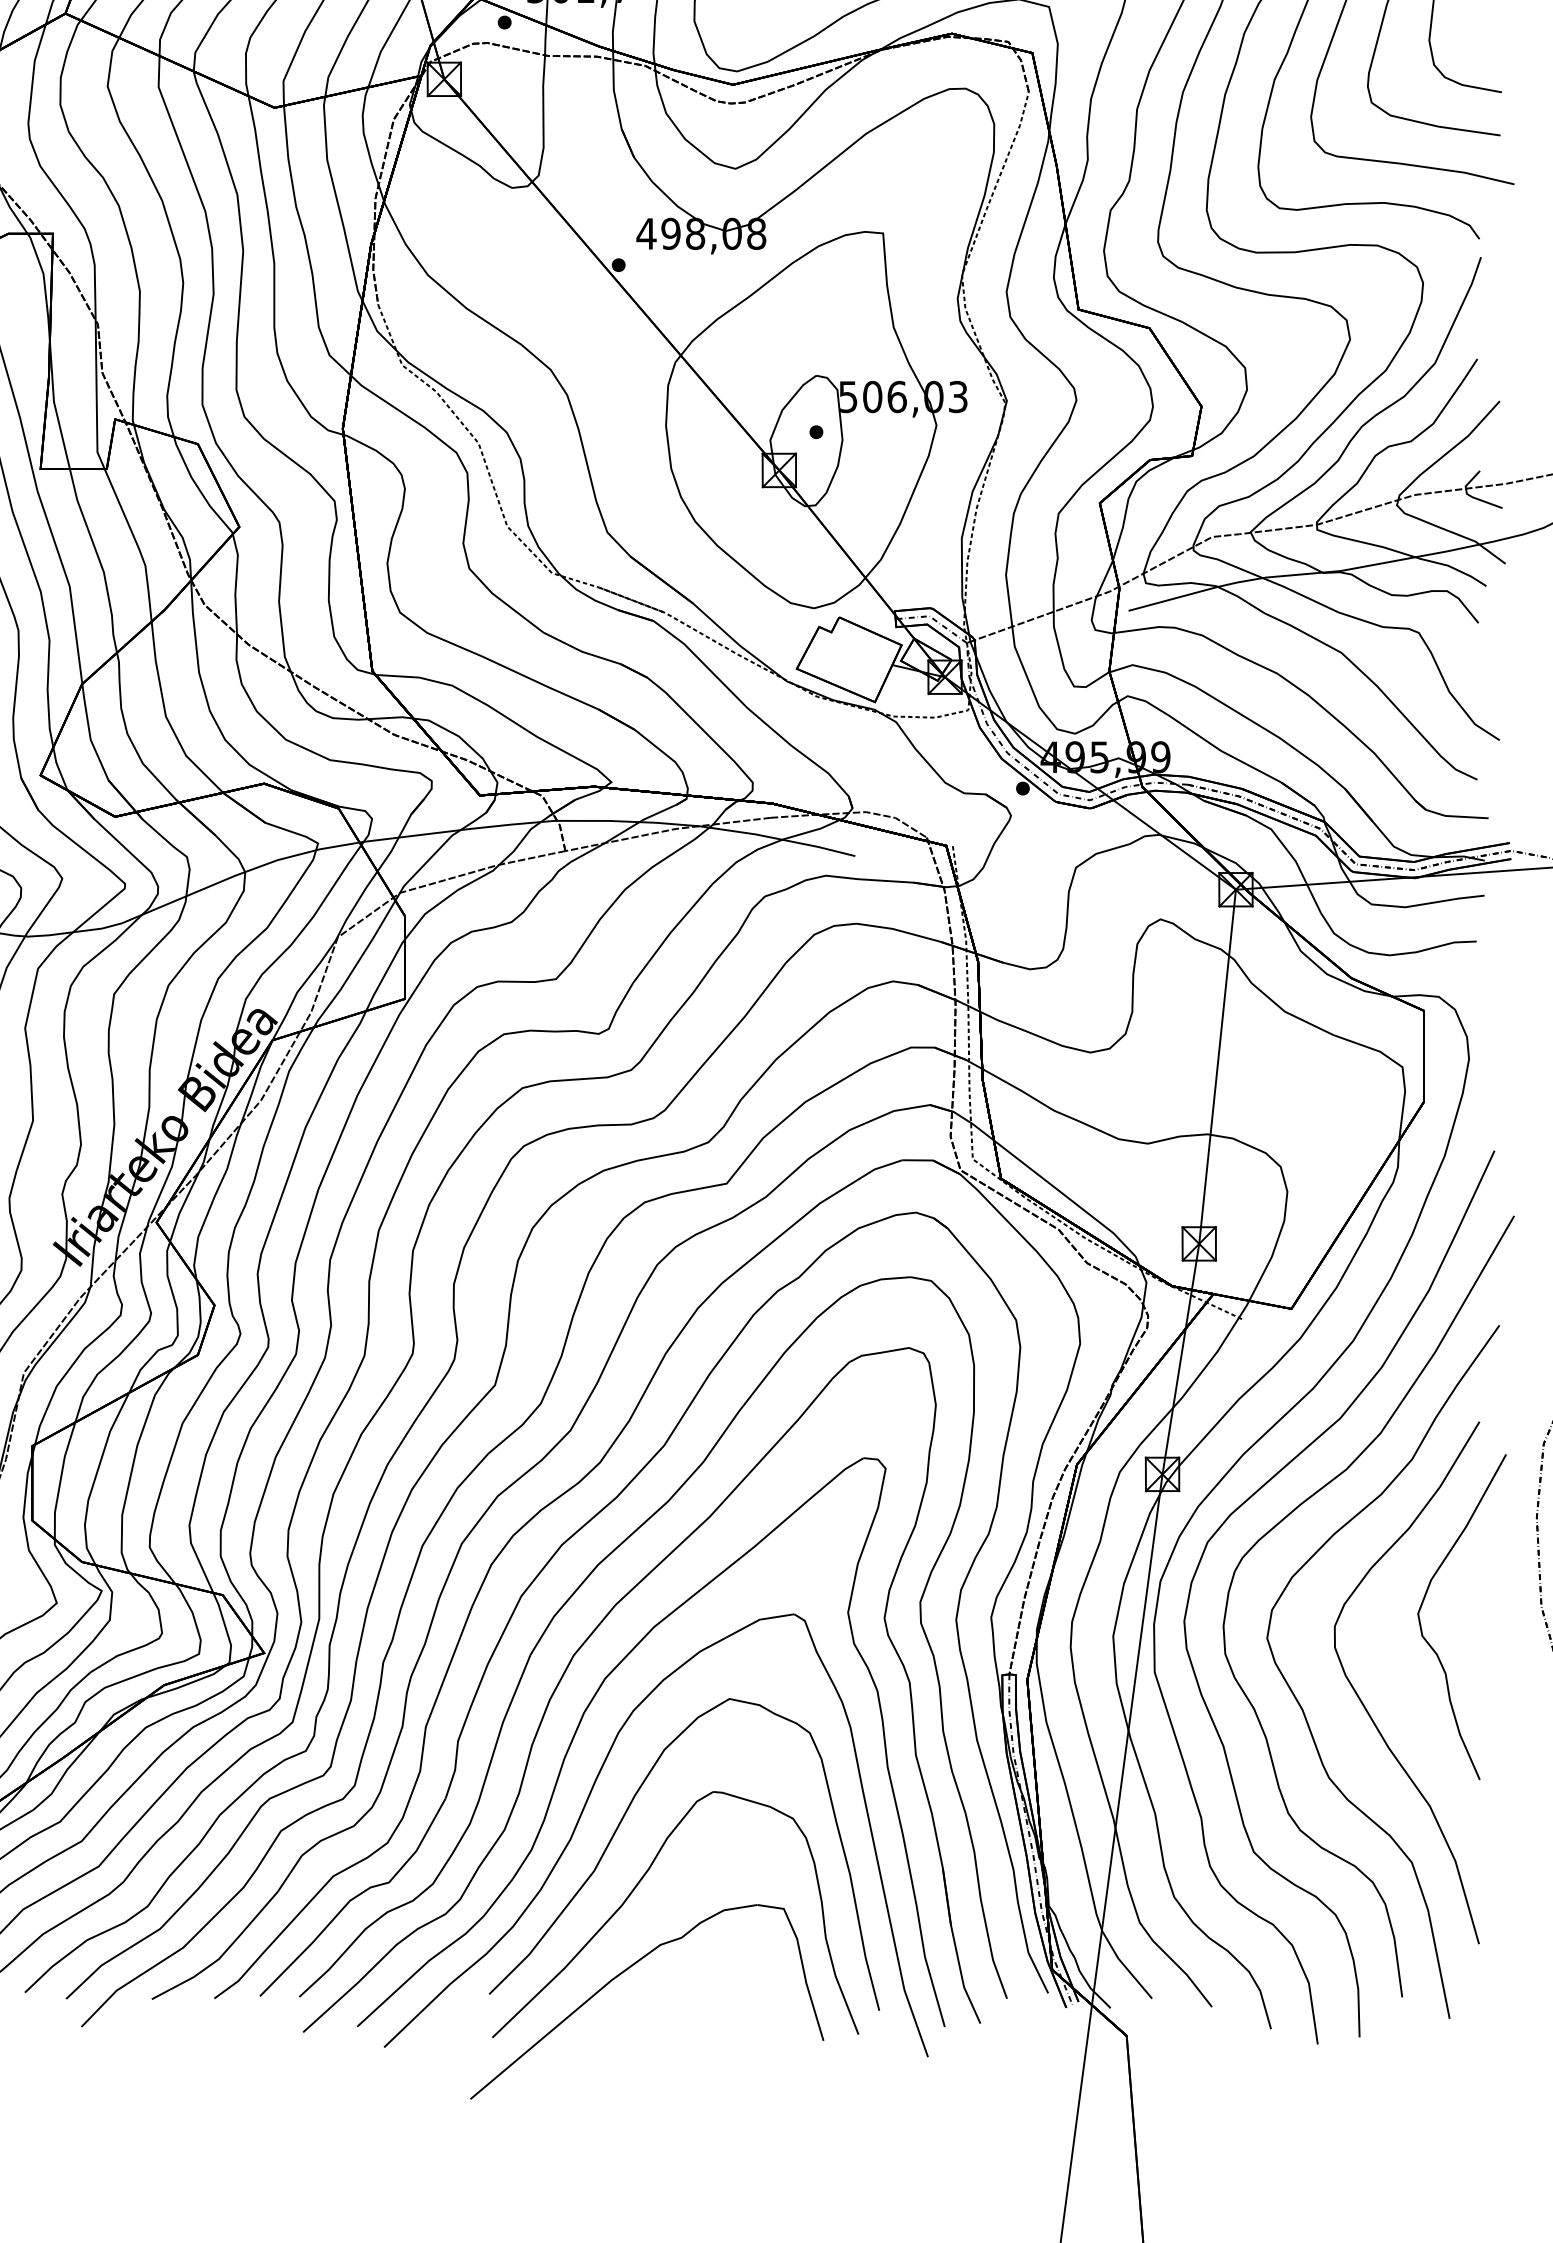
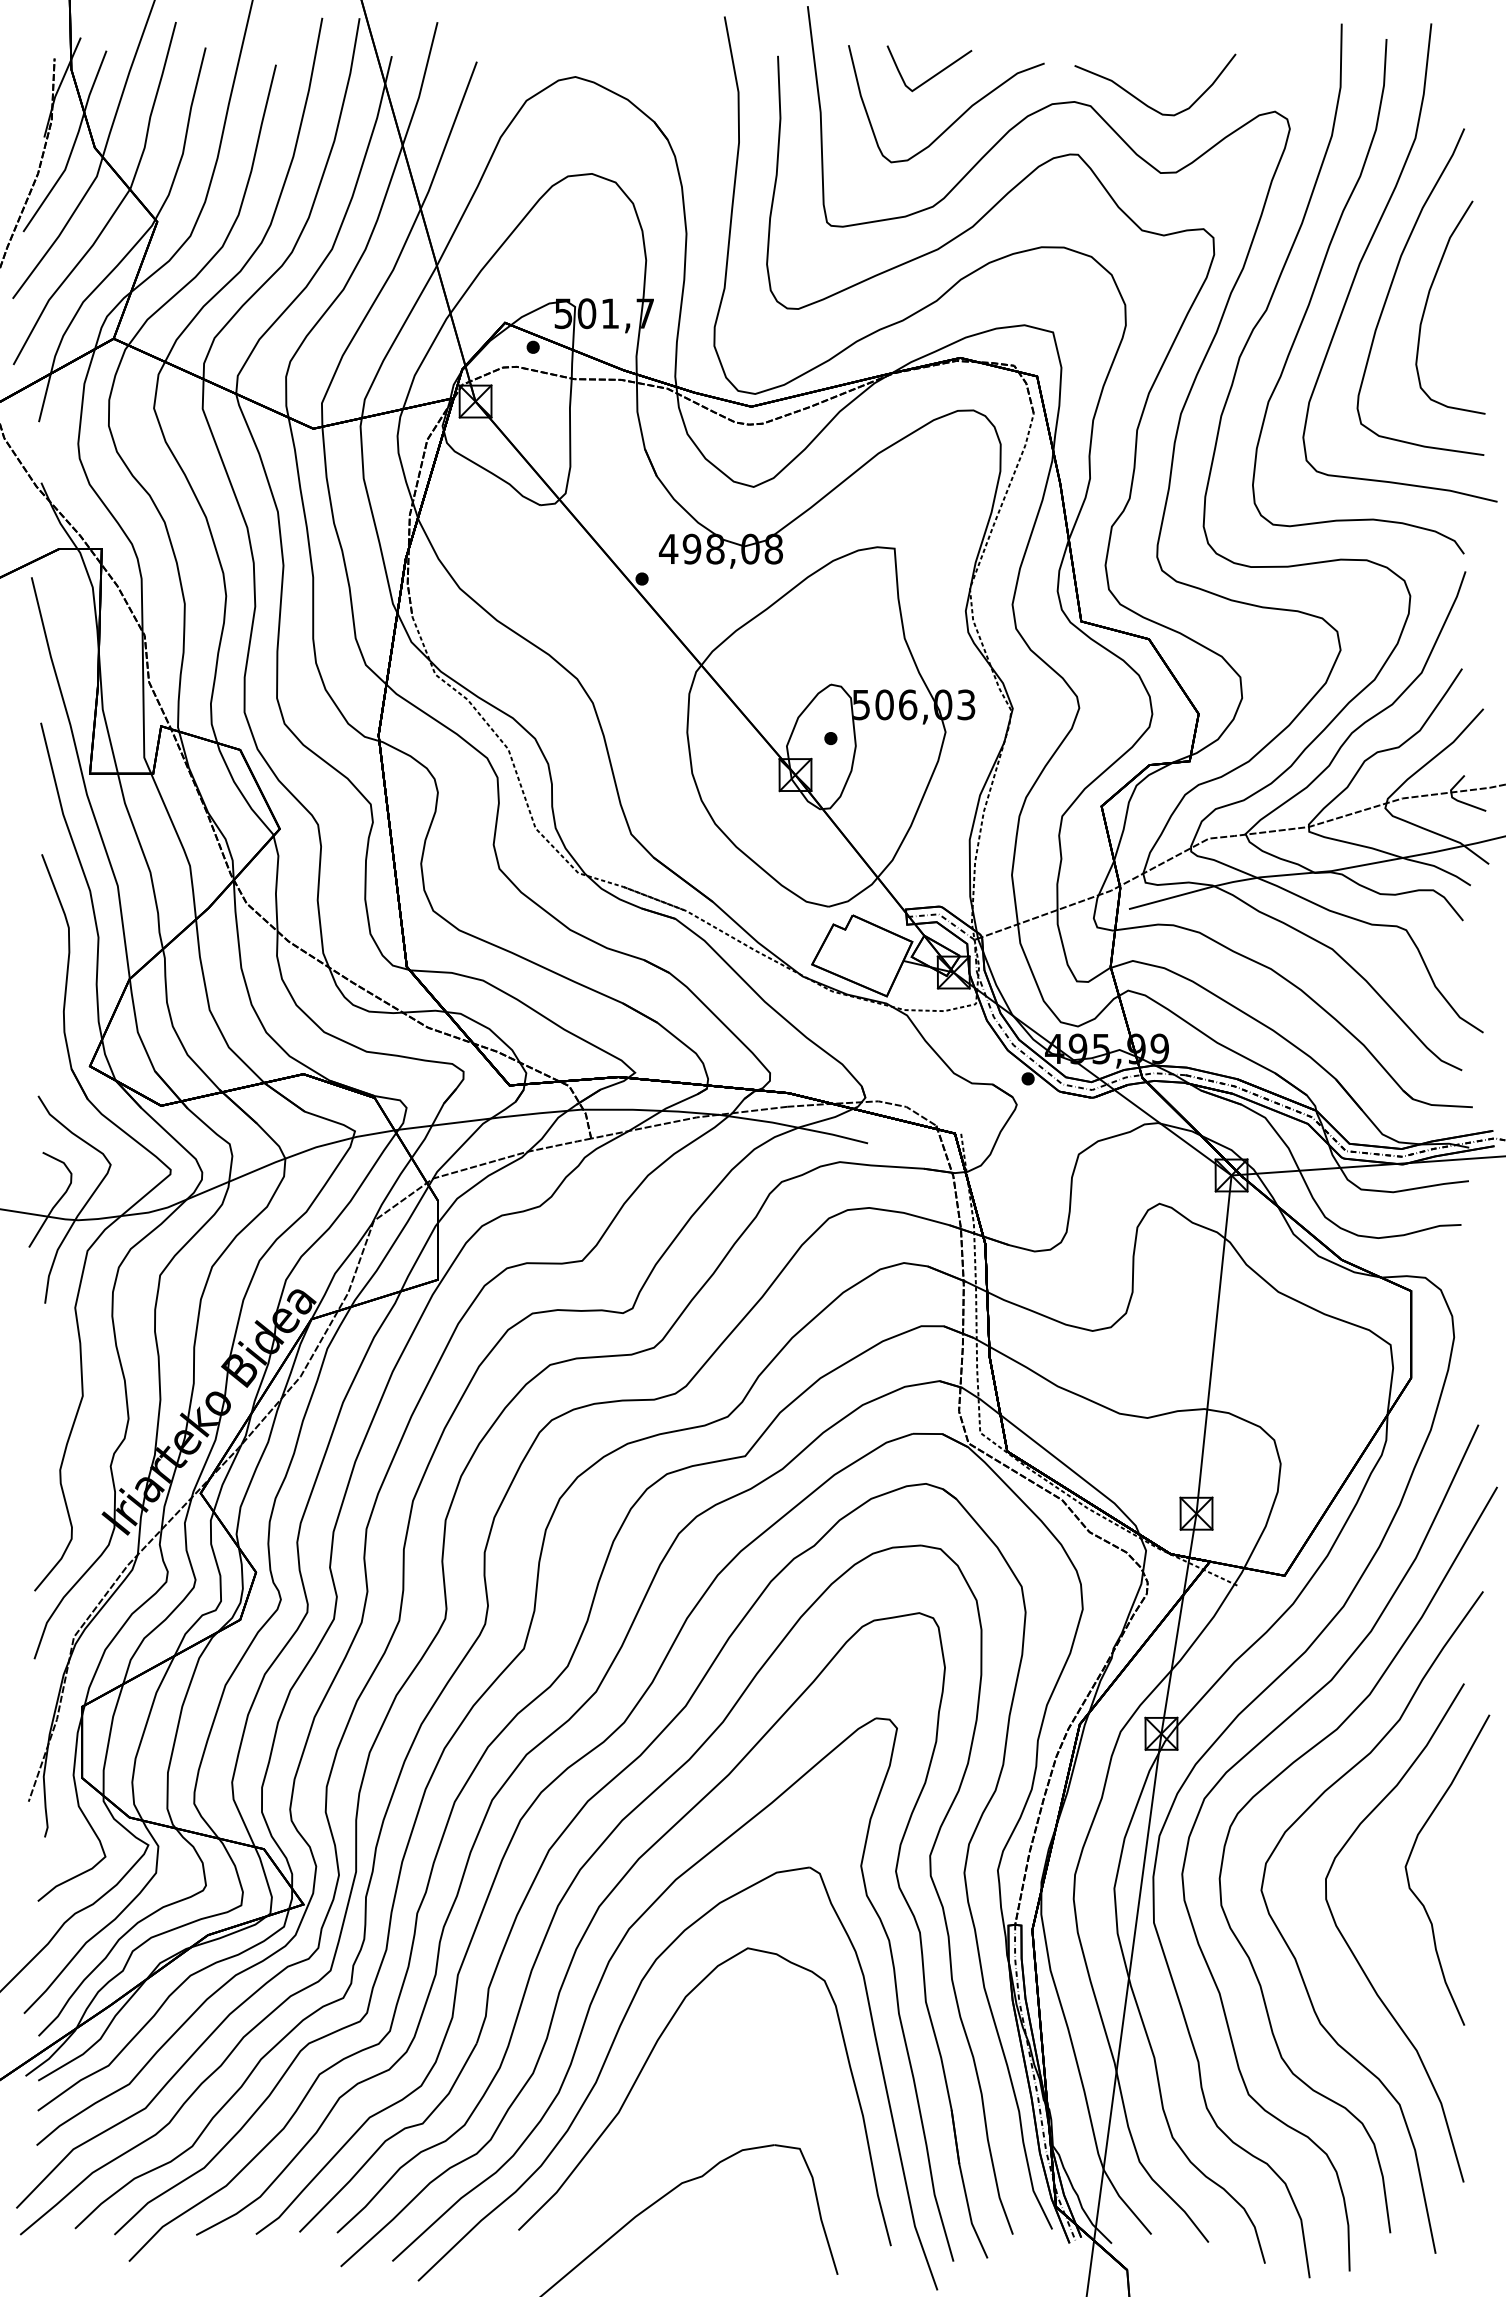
part: (639, 1884) -> (661, 2125), removed

